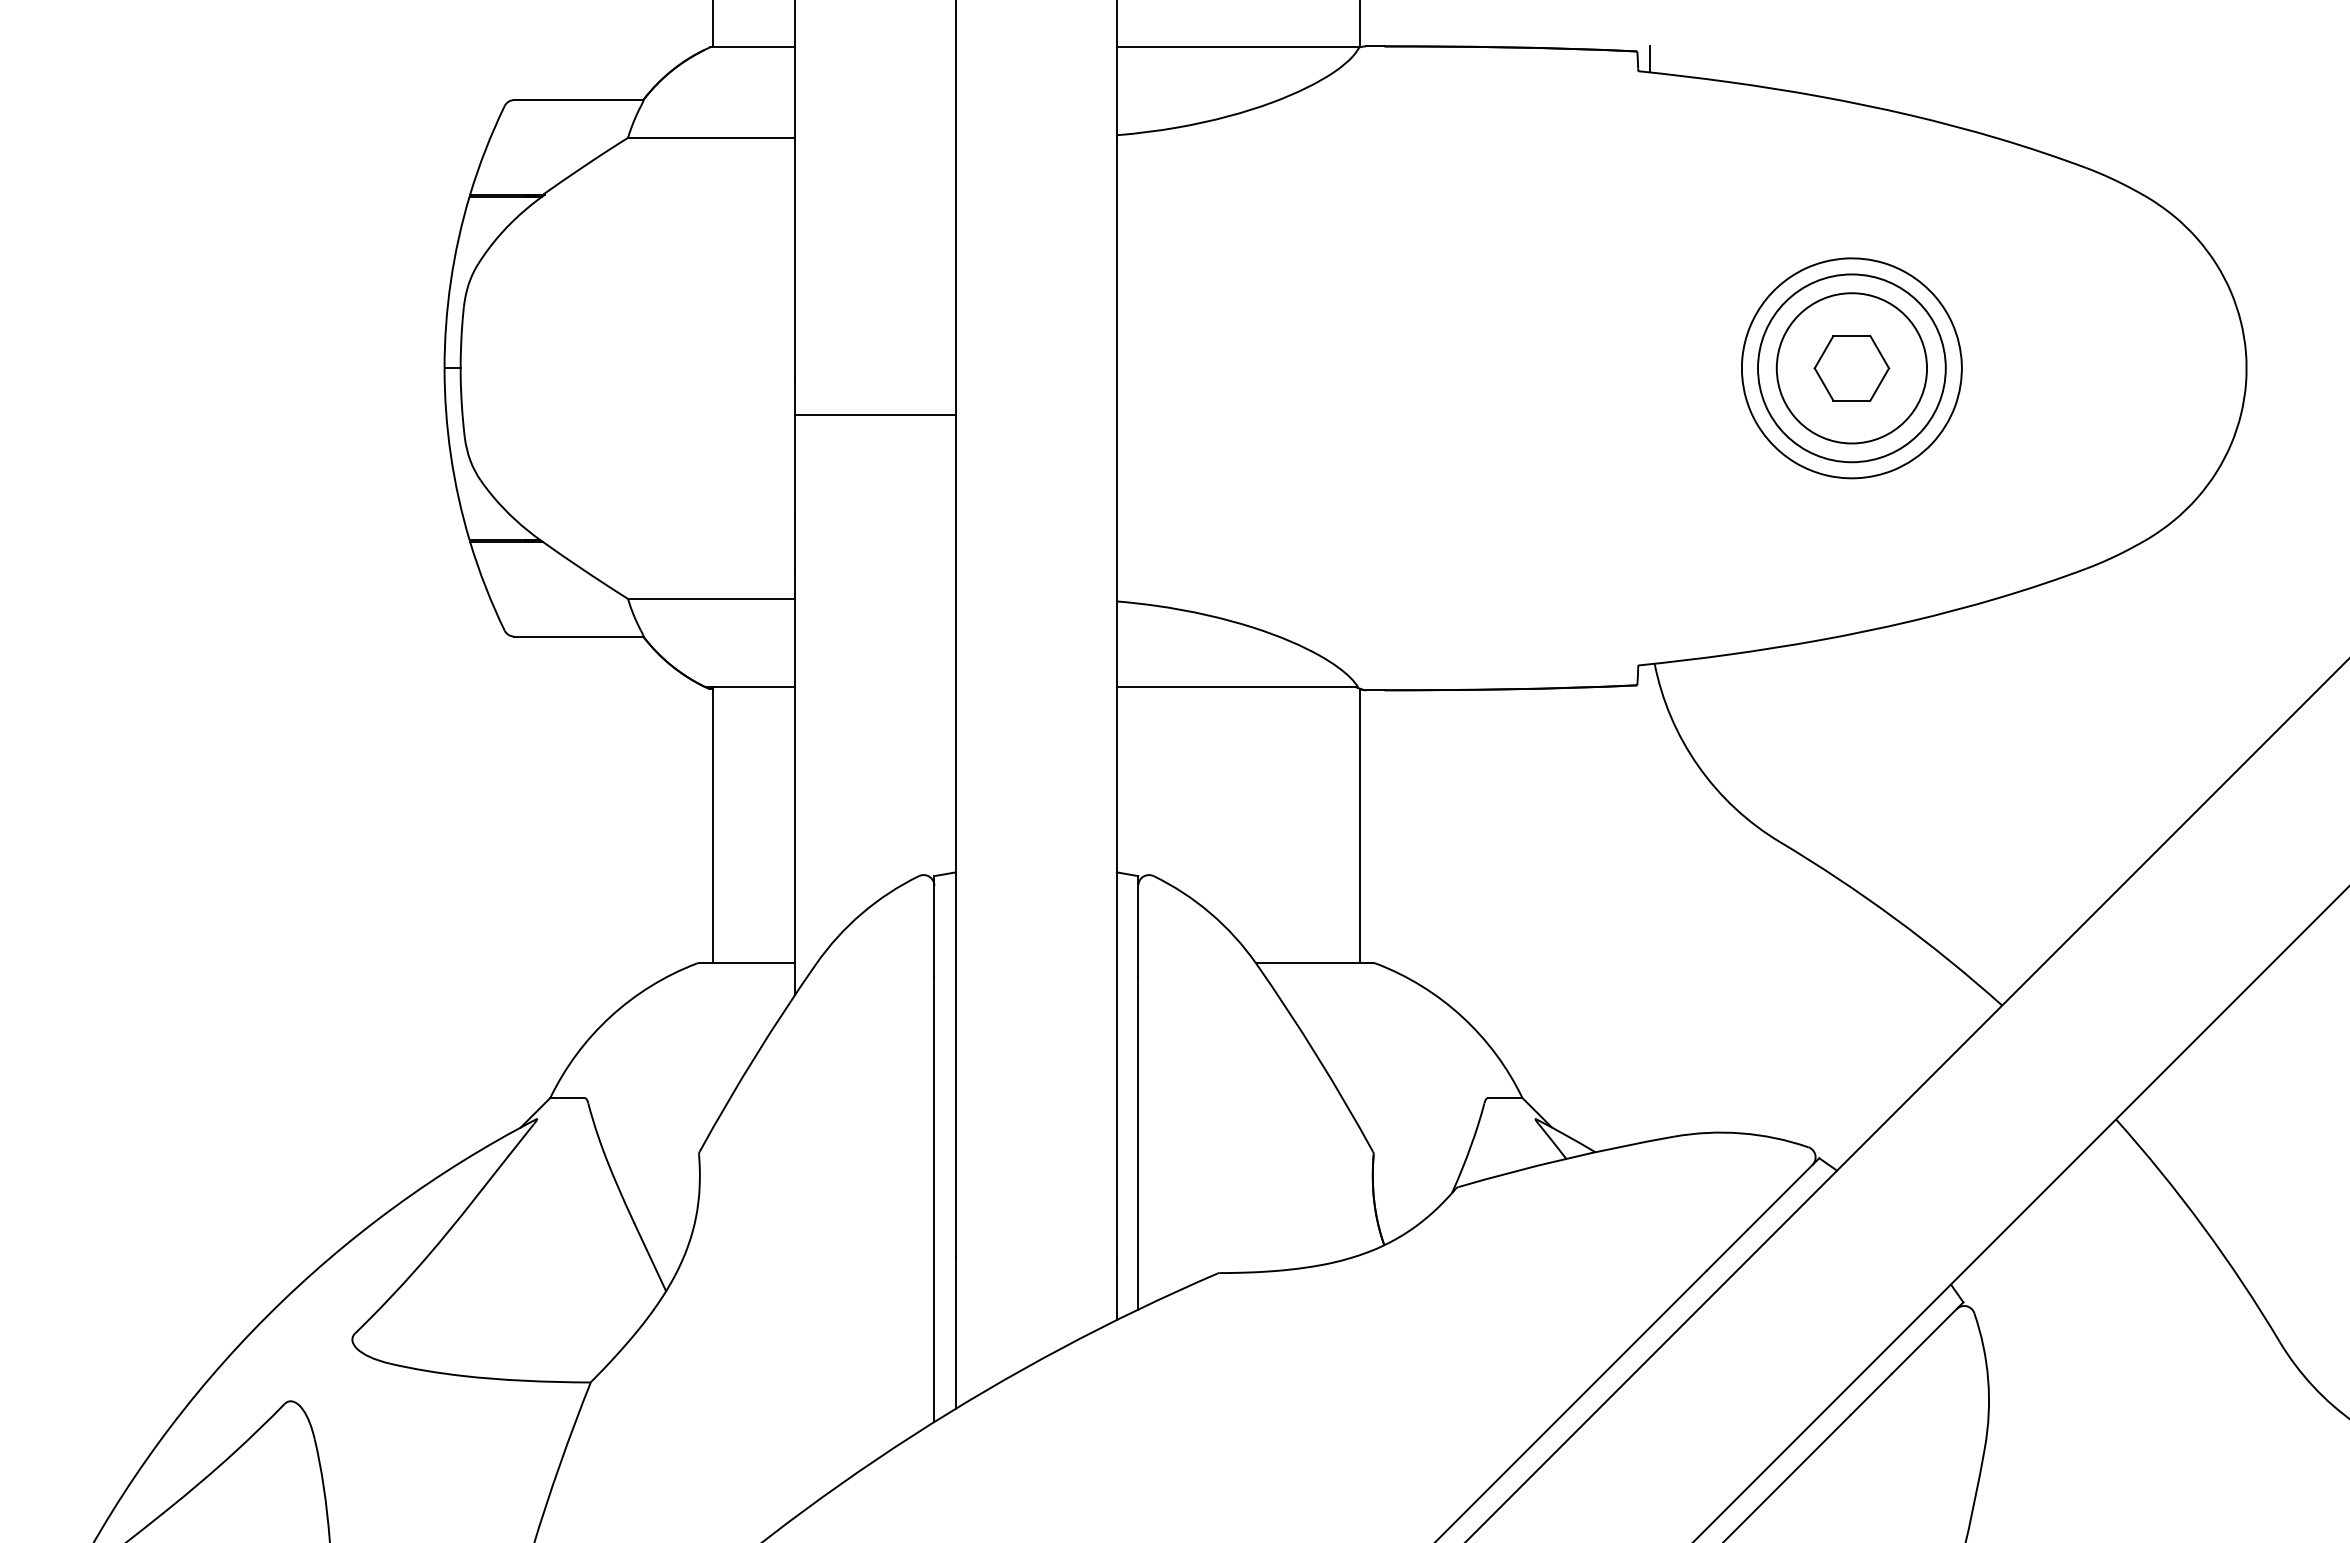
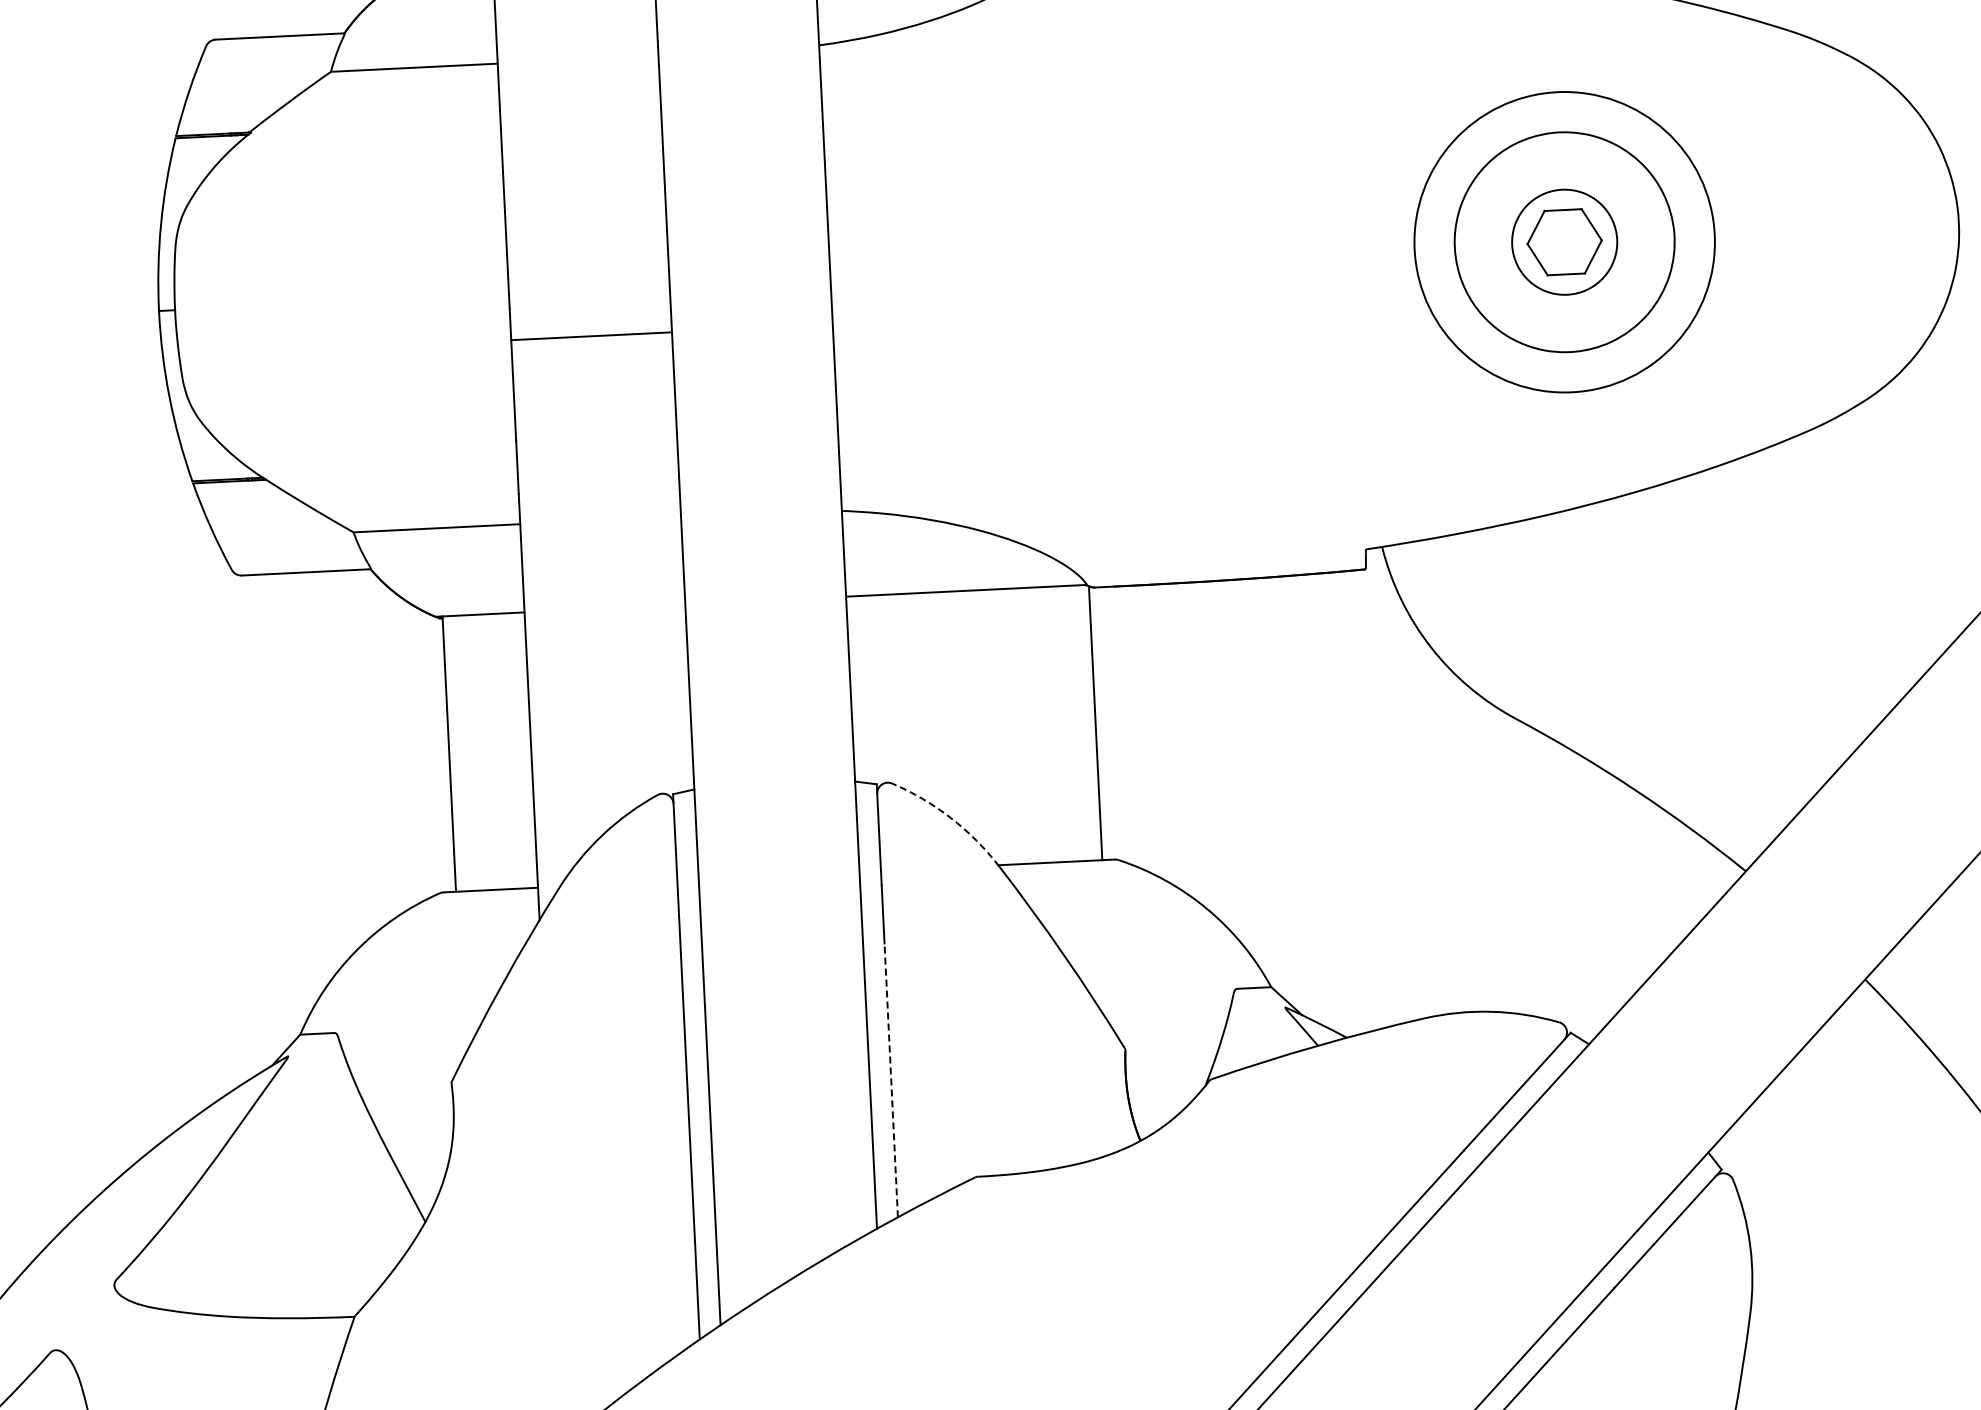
circle: (1851, 368) -> (1564, 242), size x0.7
circle: (1851, 368) -> (1564, 242), size x1.6
arc: (1210, 913) -> (950, 818), solid -> dashed
line: (1138, 1172) -> (891, 1080), solid -> dashed

